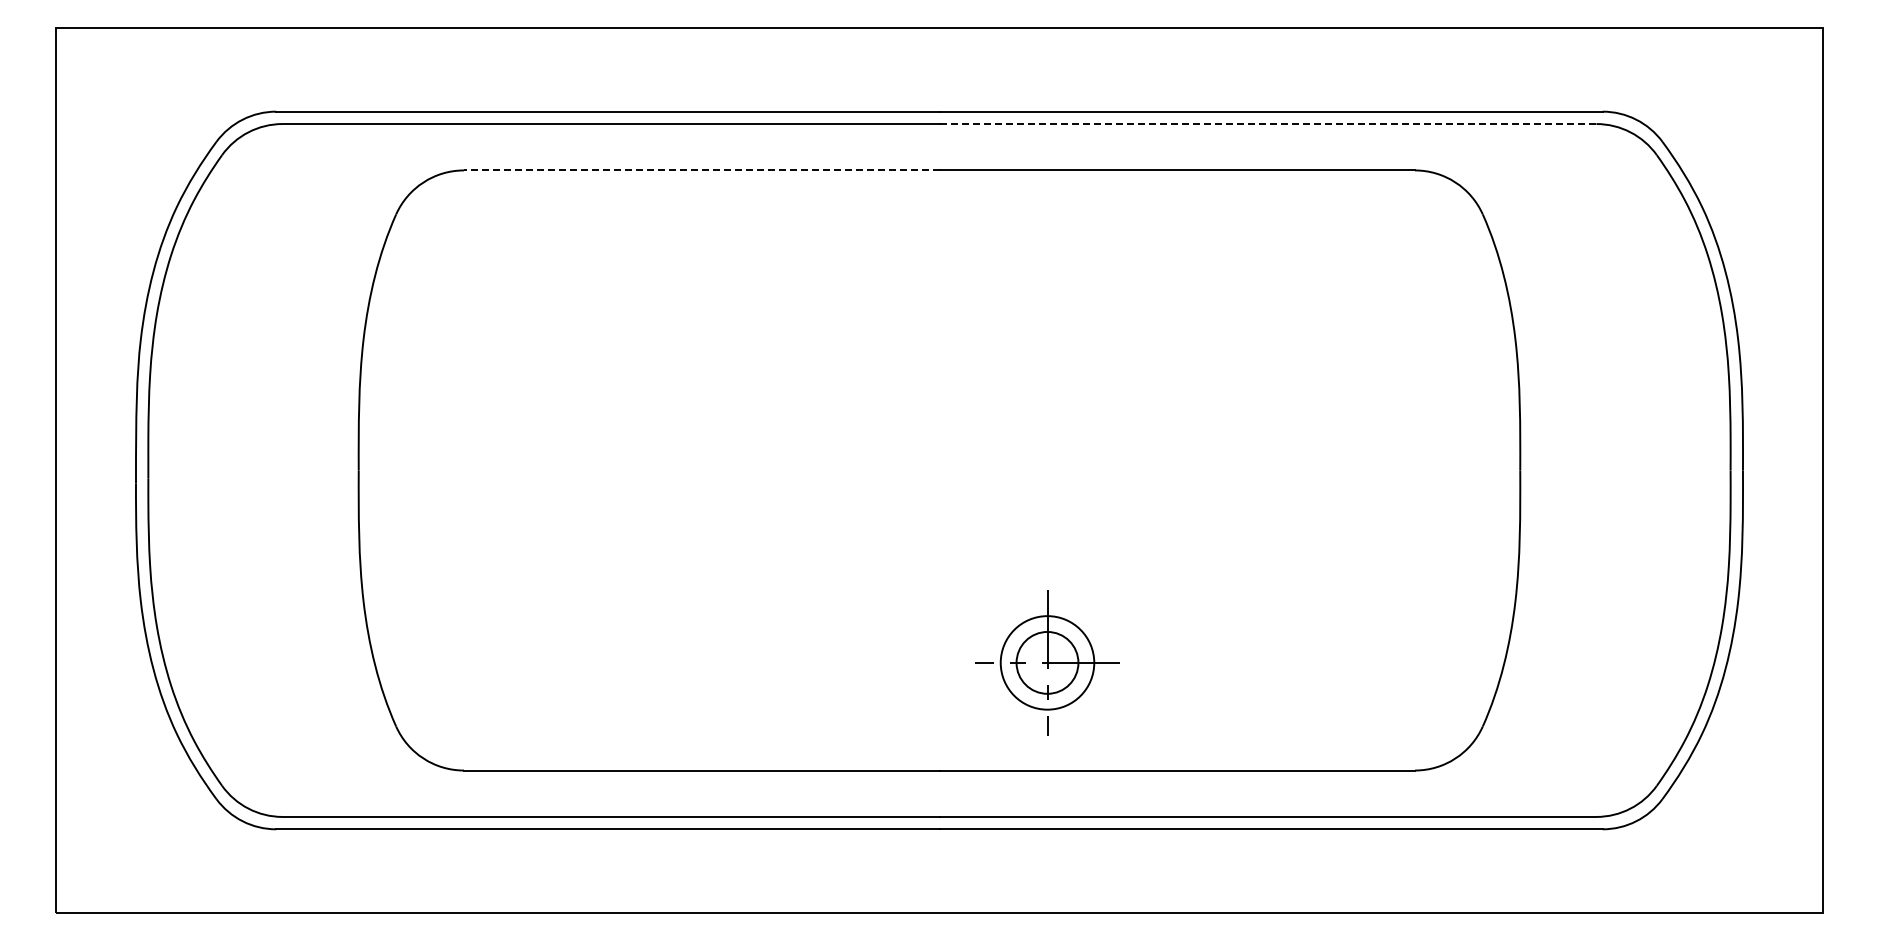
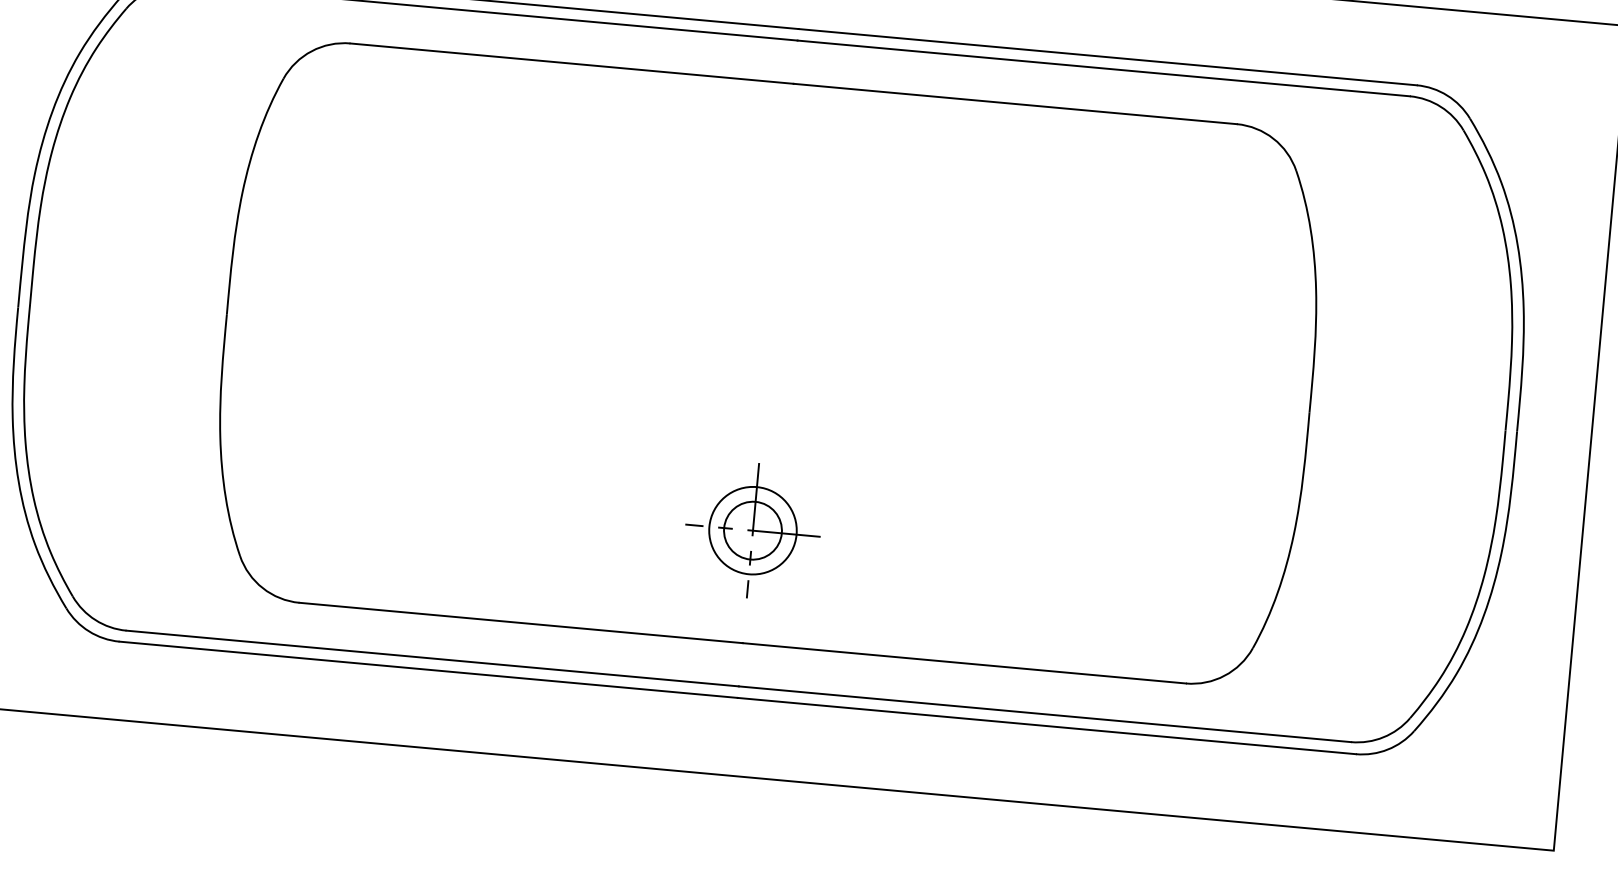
line: (1268, 124) -> (1104, 68), dashed -> solid
line: (701, 170) -> (571, 63), dashed -> solid
part: (1047, 662) -> (753, 530), moved

